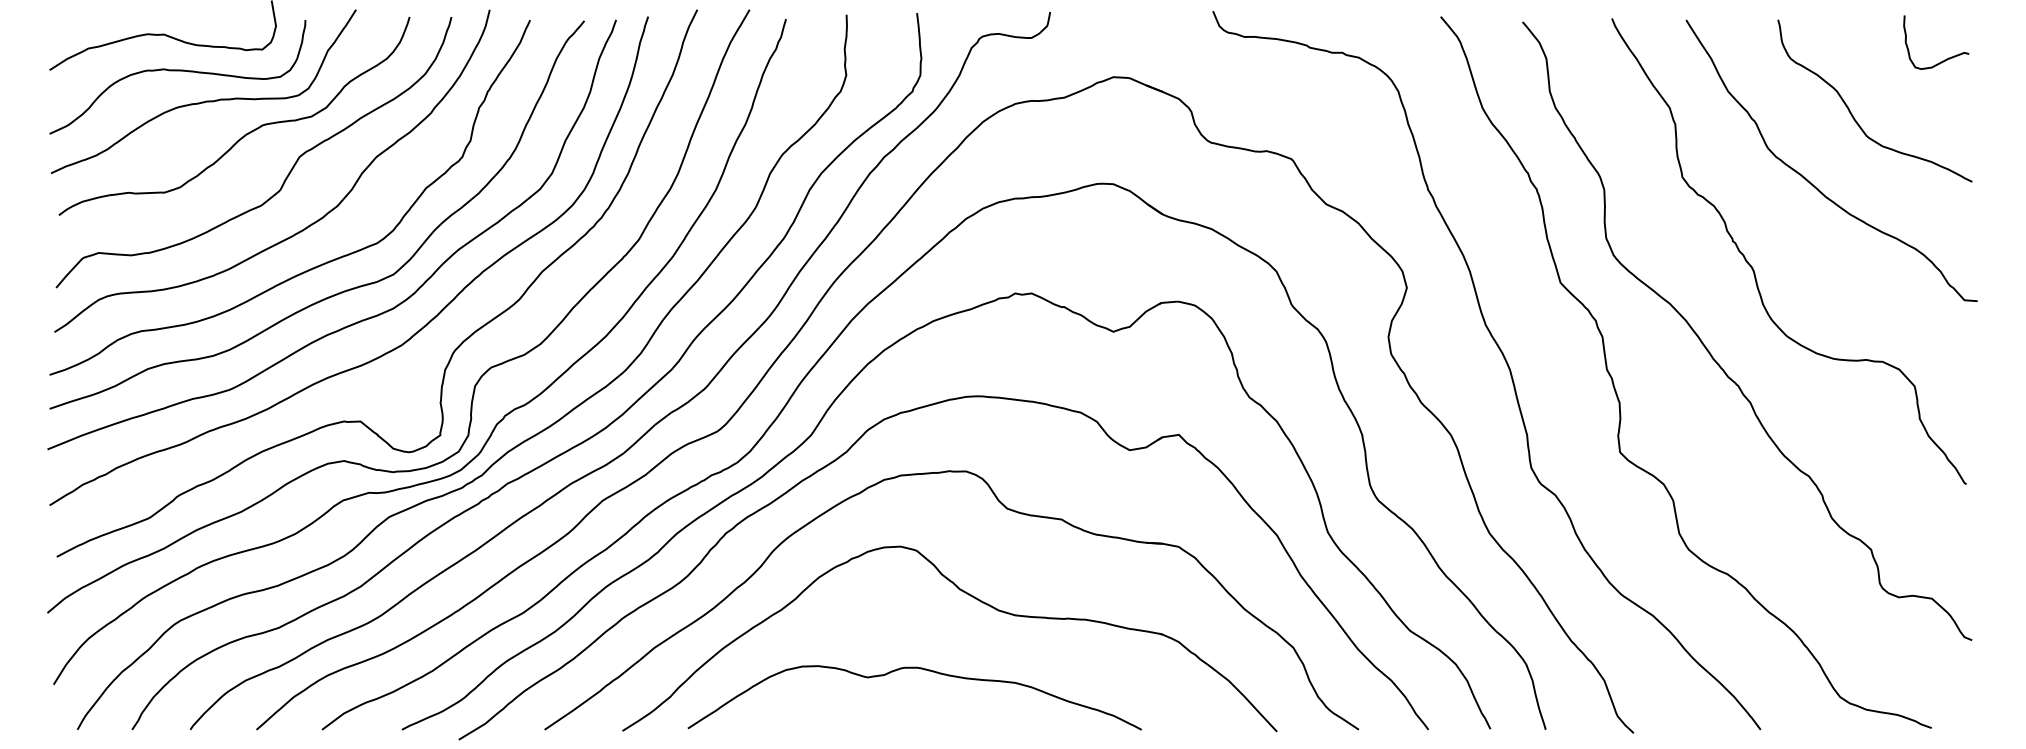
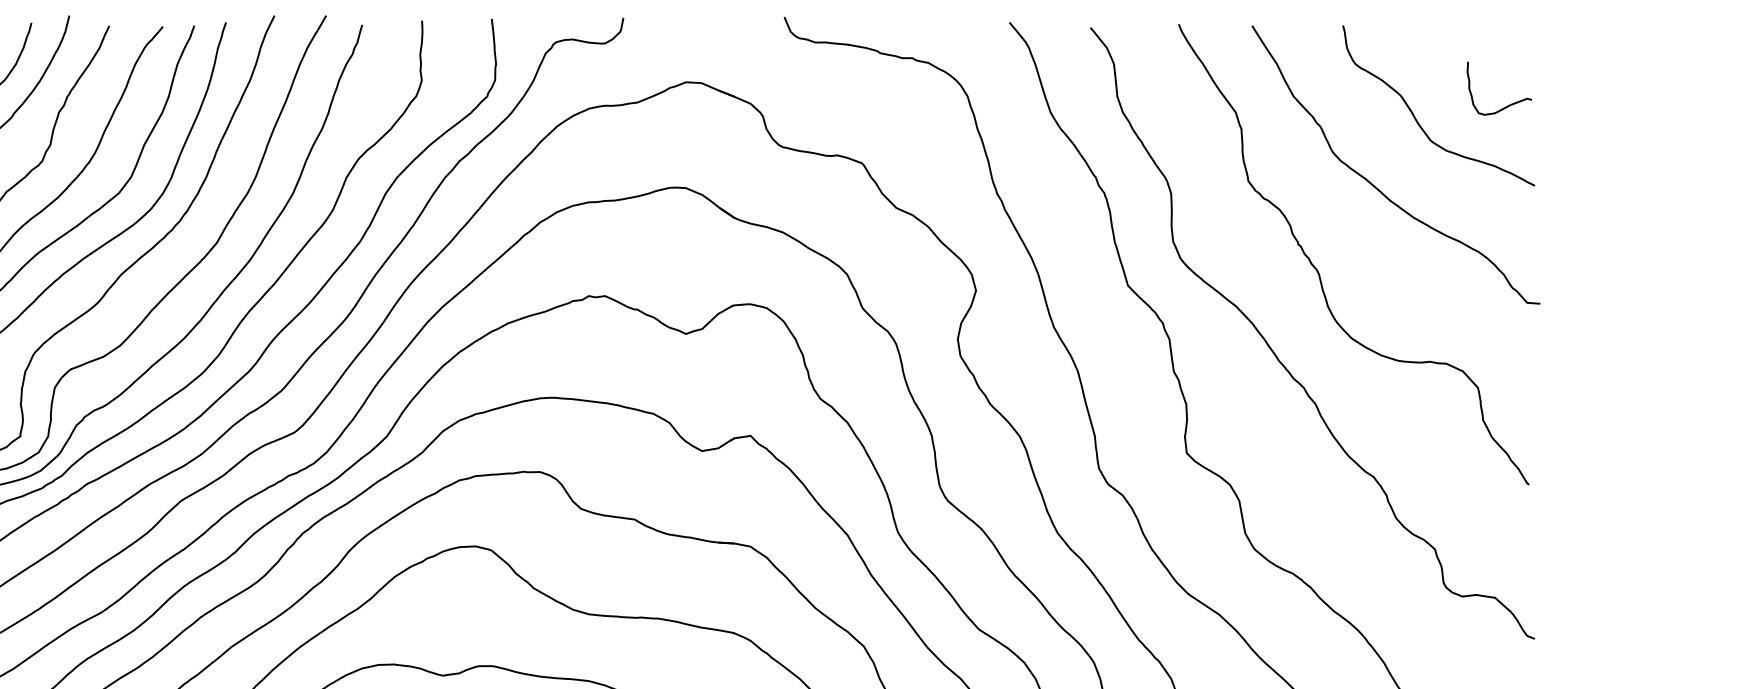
curve: (1944, 59) -> (1507, 105), moved

